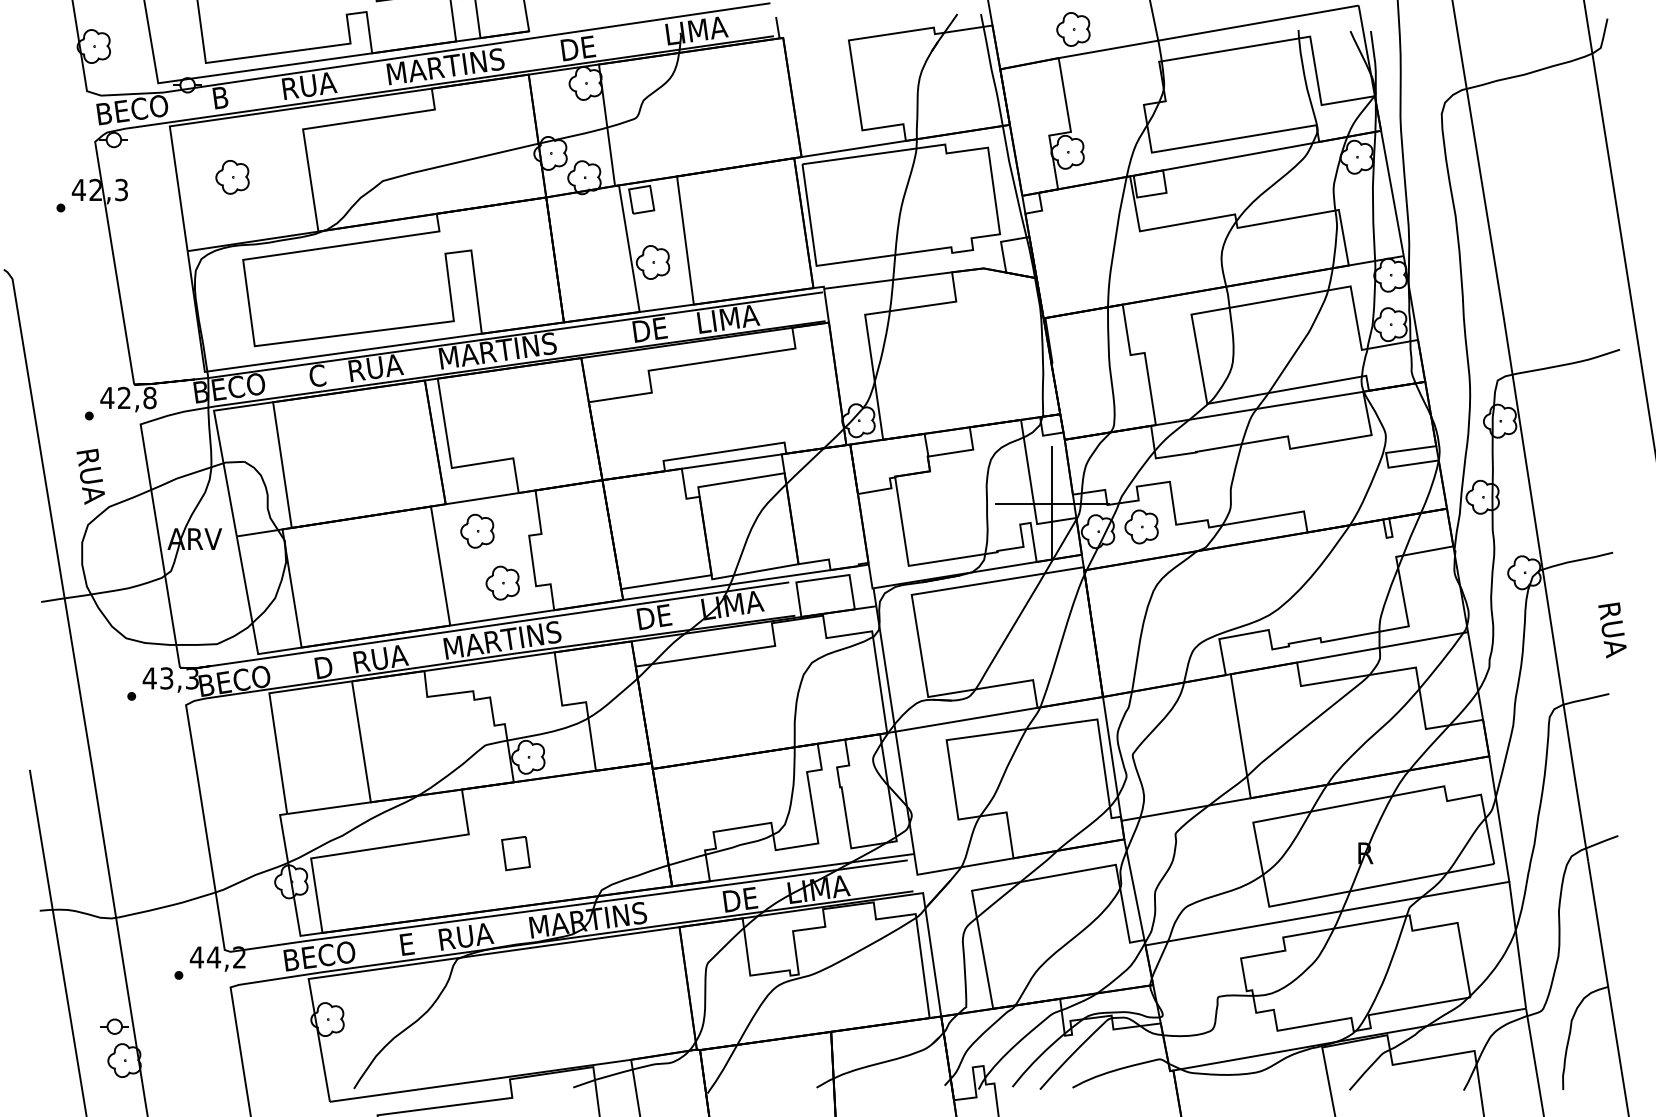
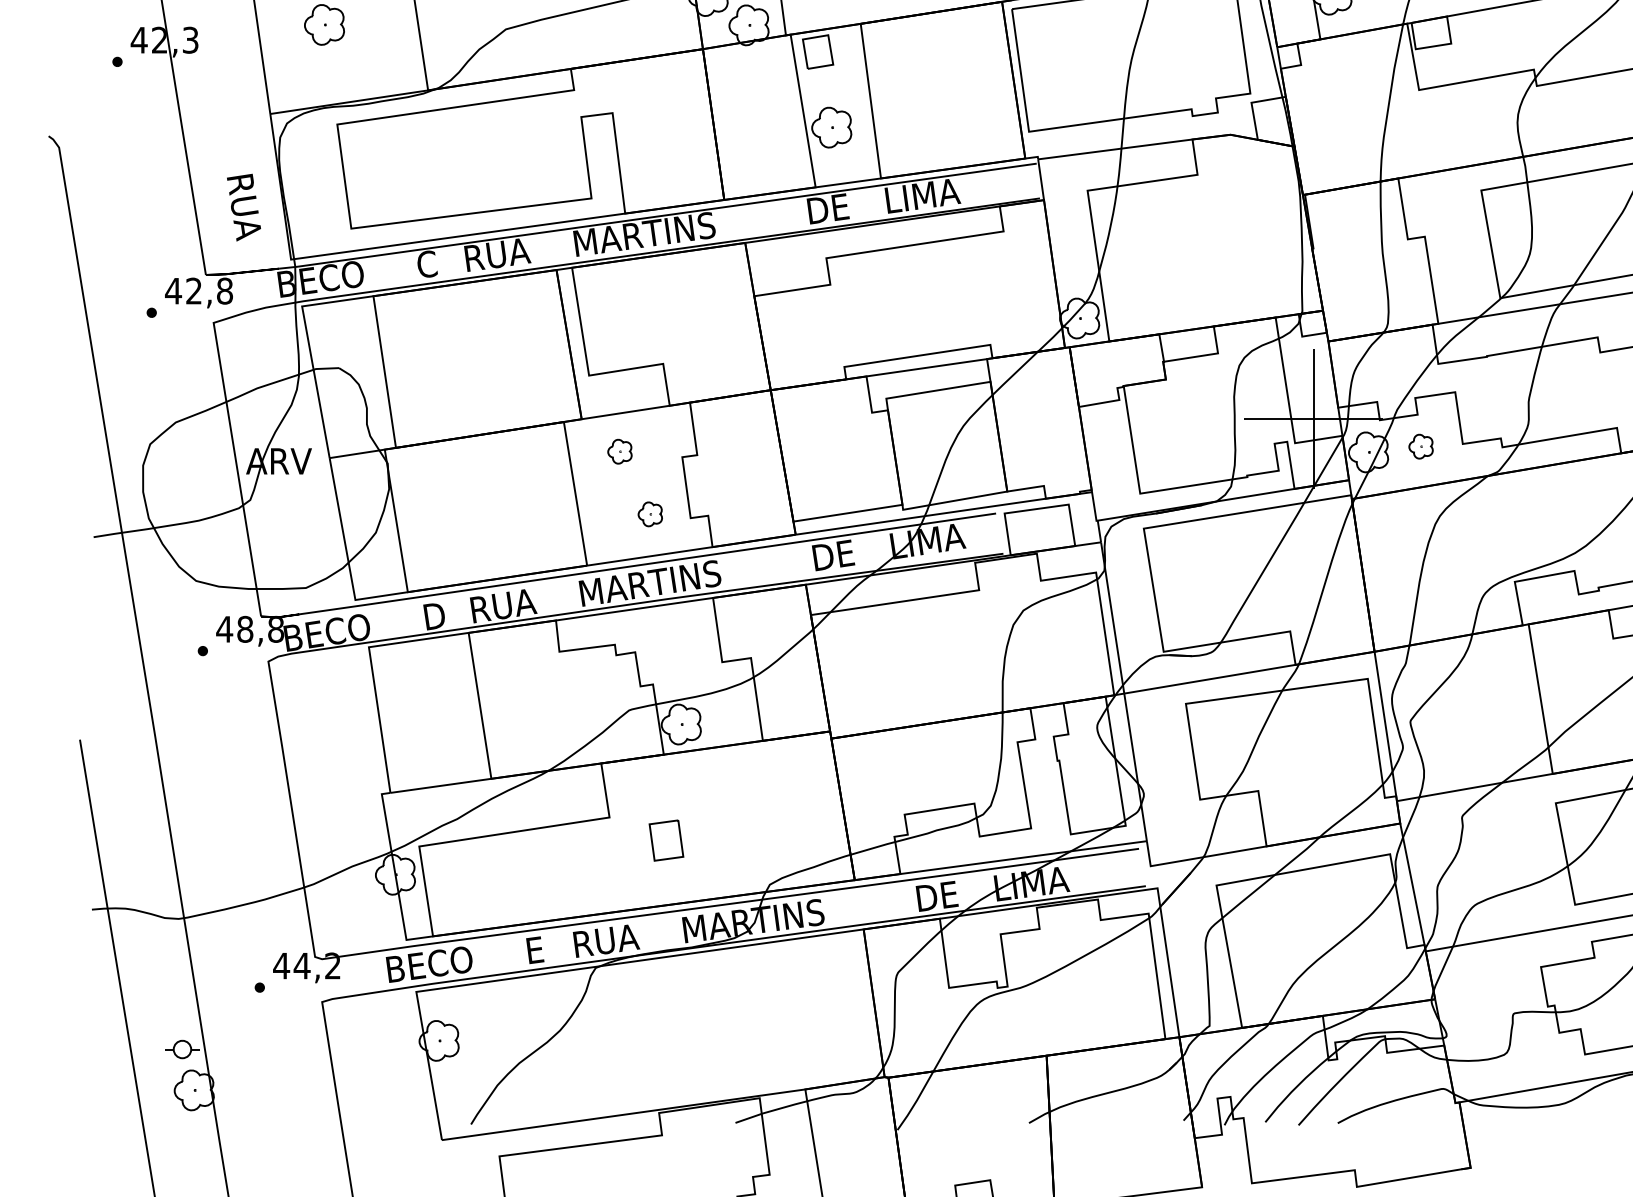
text: (90, 476) -> (243, 207), moved
part: (1141, 526) -> (1420, 446), size x0.6
part: (477, 530) -> (620, 450), size x0.6
part: (502, 582) -> (650, 513), size x0.6
text: (179, 678) -> (260, 629), 43,3 -> 48,8

